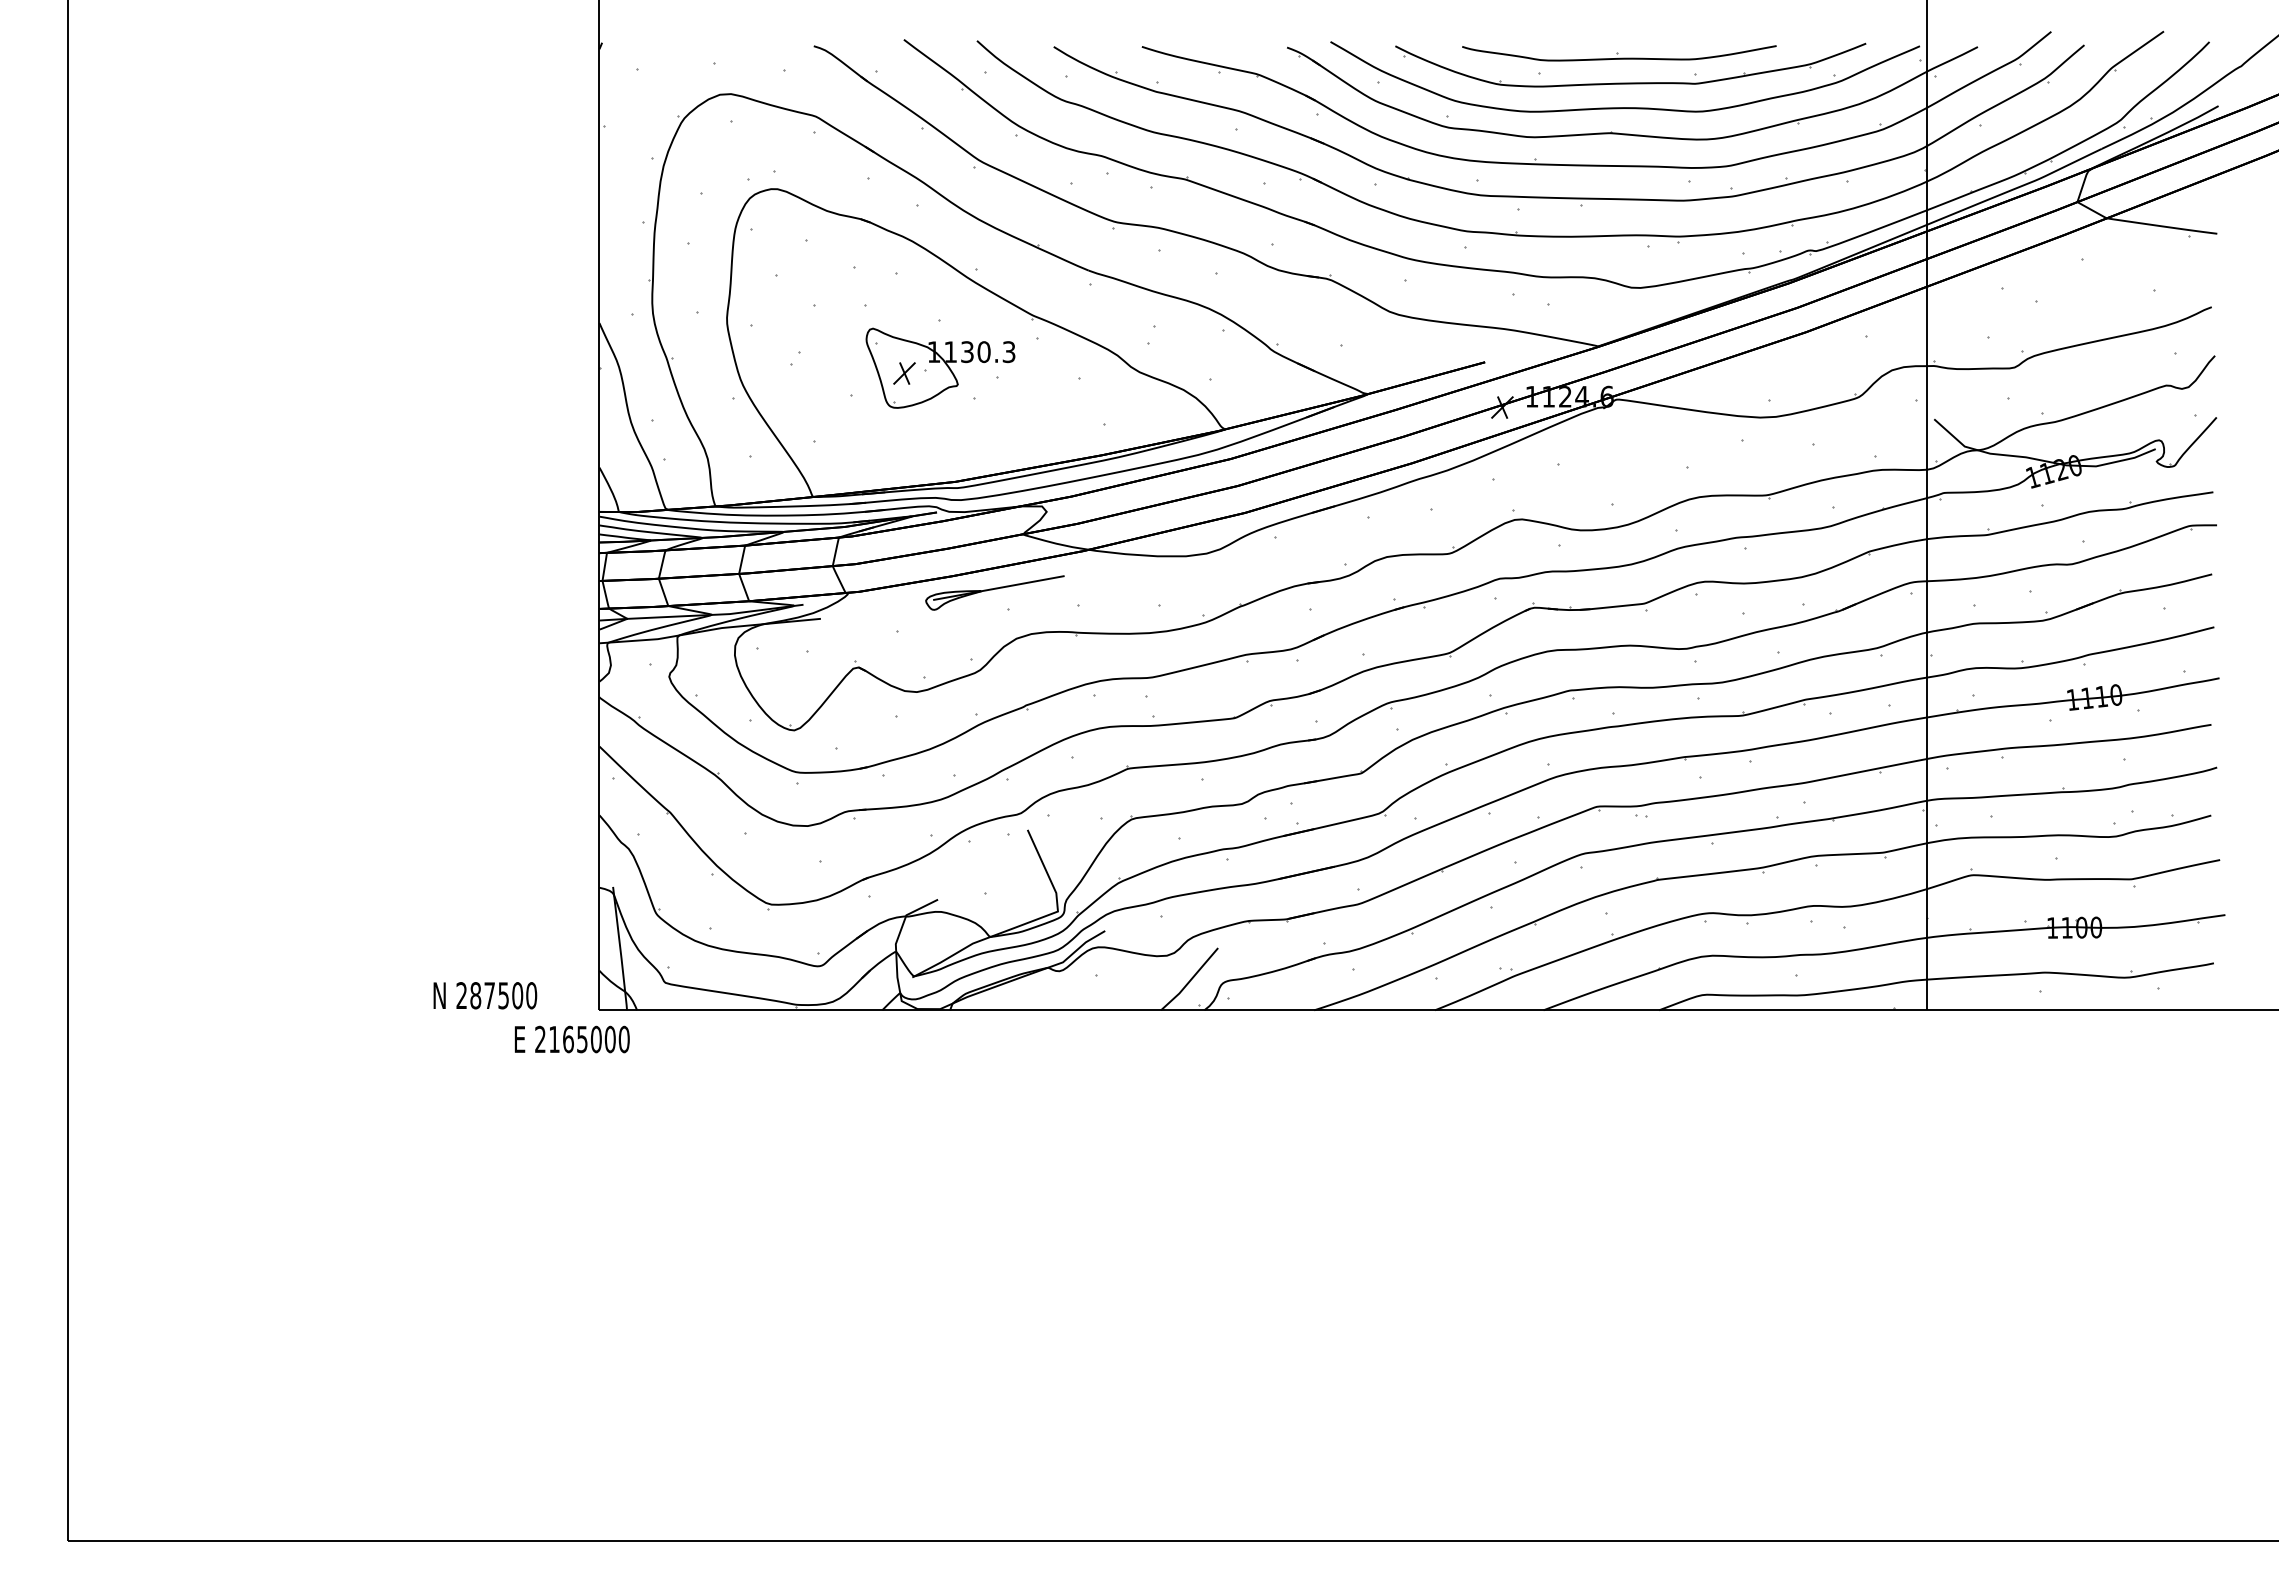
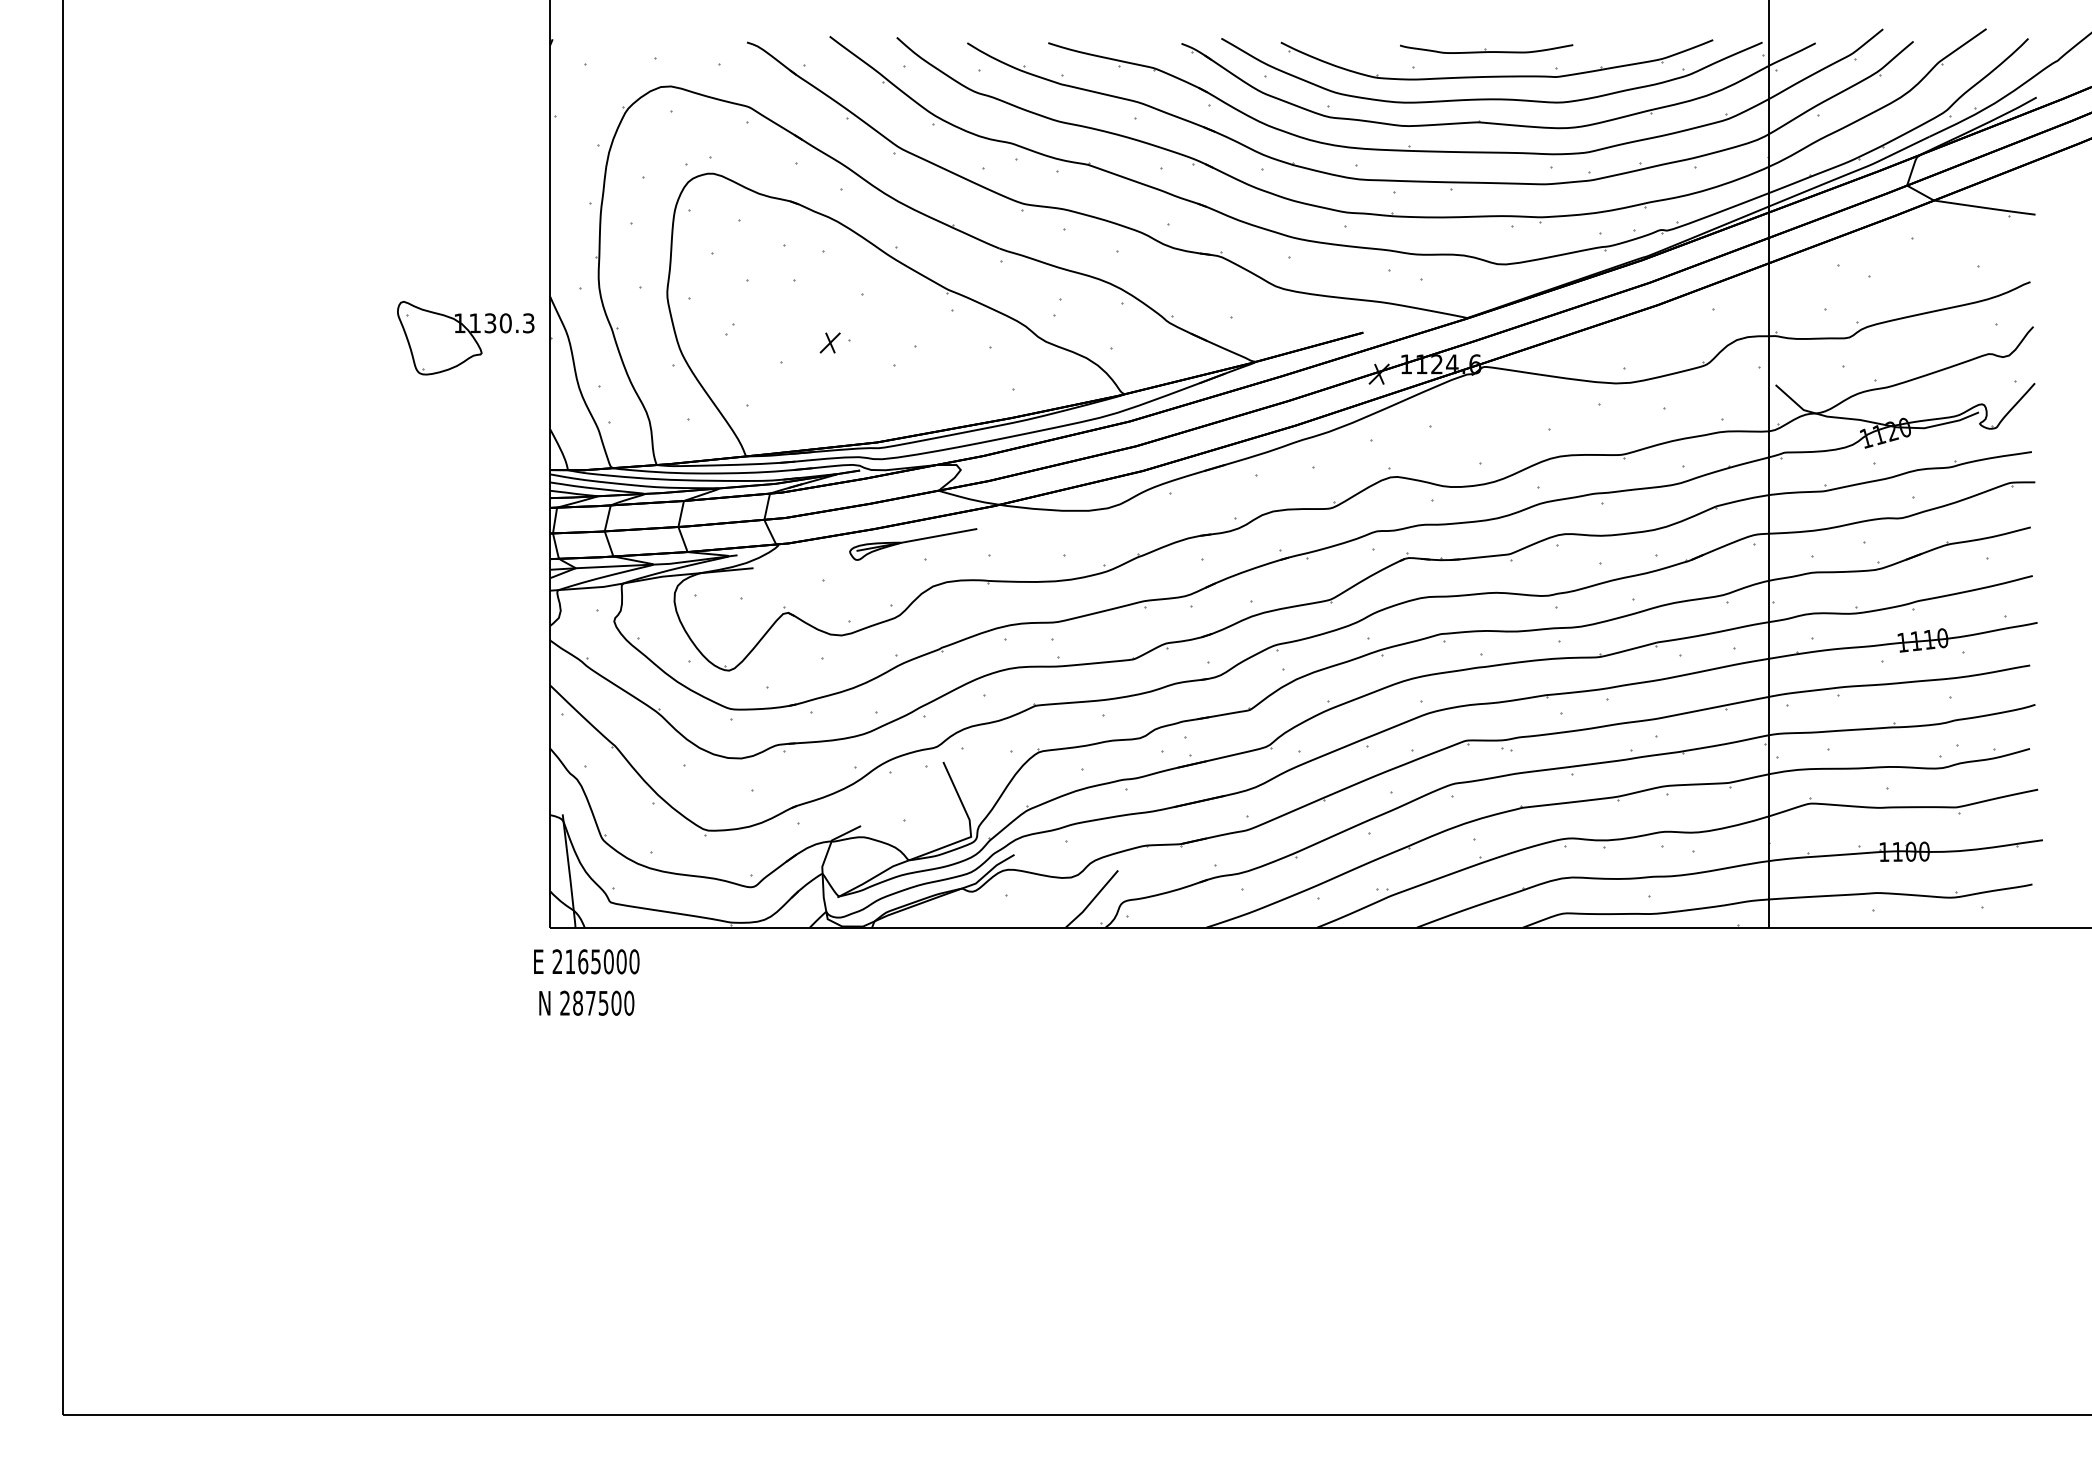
part: (1619, 53) -> (1486, 49), size x0.6
part: (940, 367) -> (465, 337), moved
text: (485, 995) -> (586, 1003), moved
text: (572, 1039) -> (586, 961), moved

